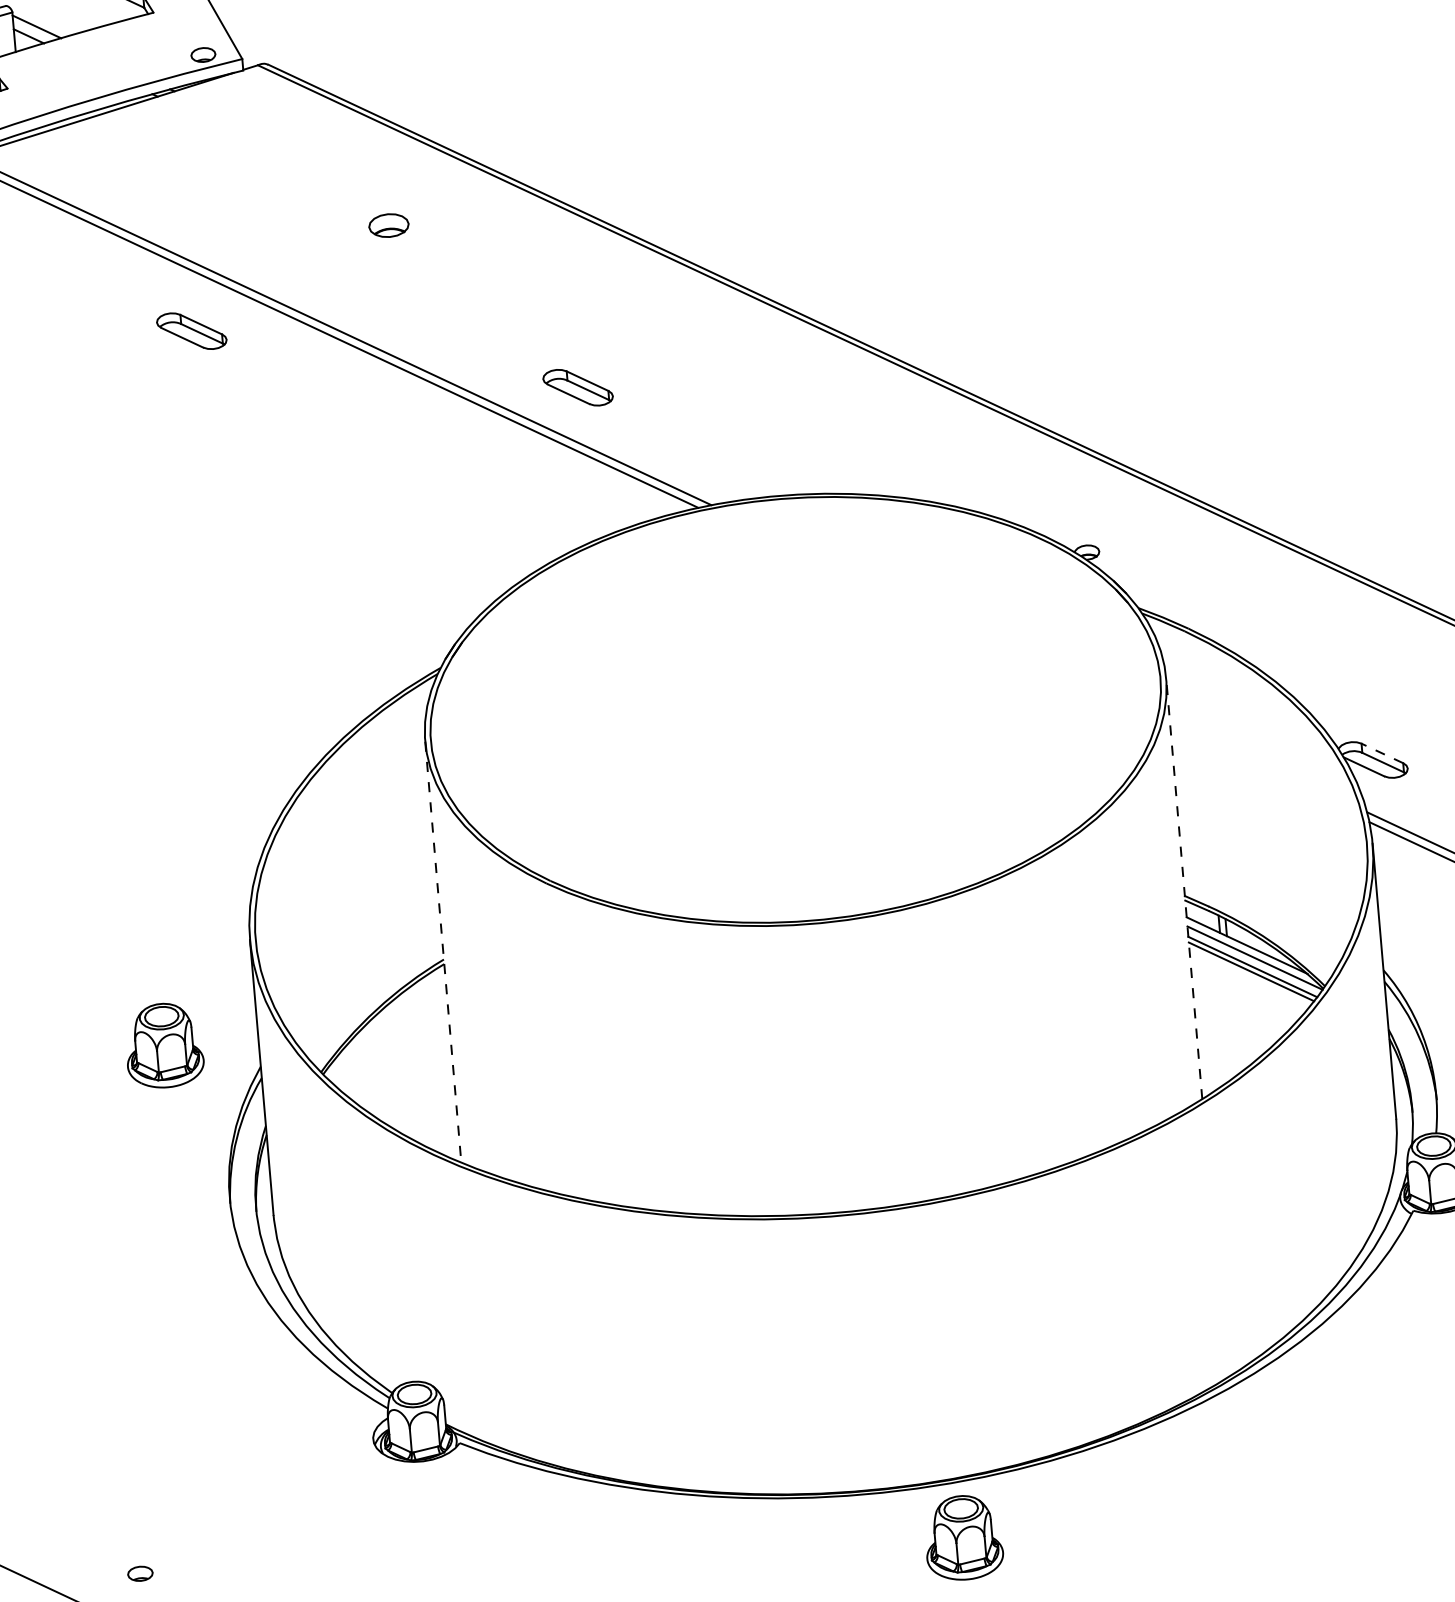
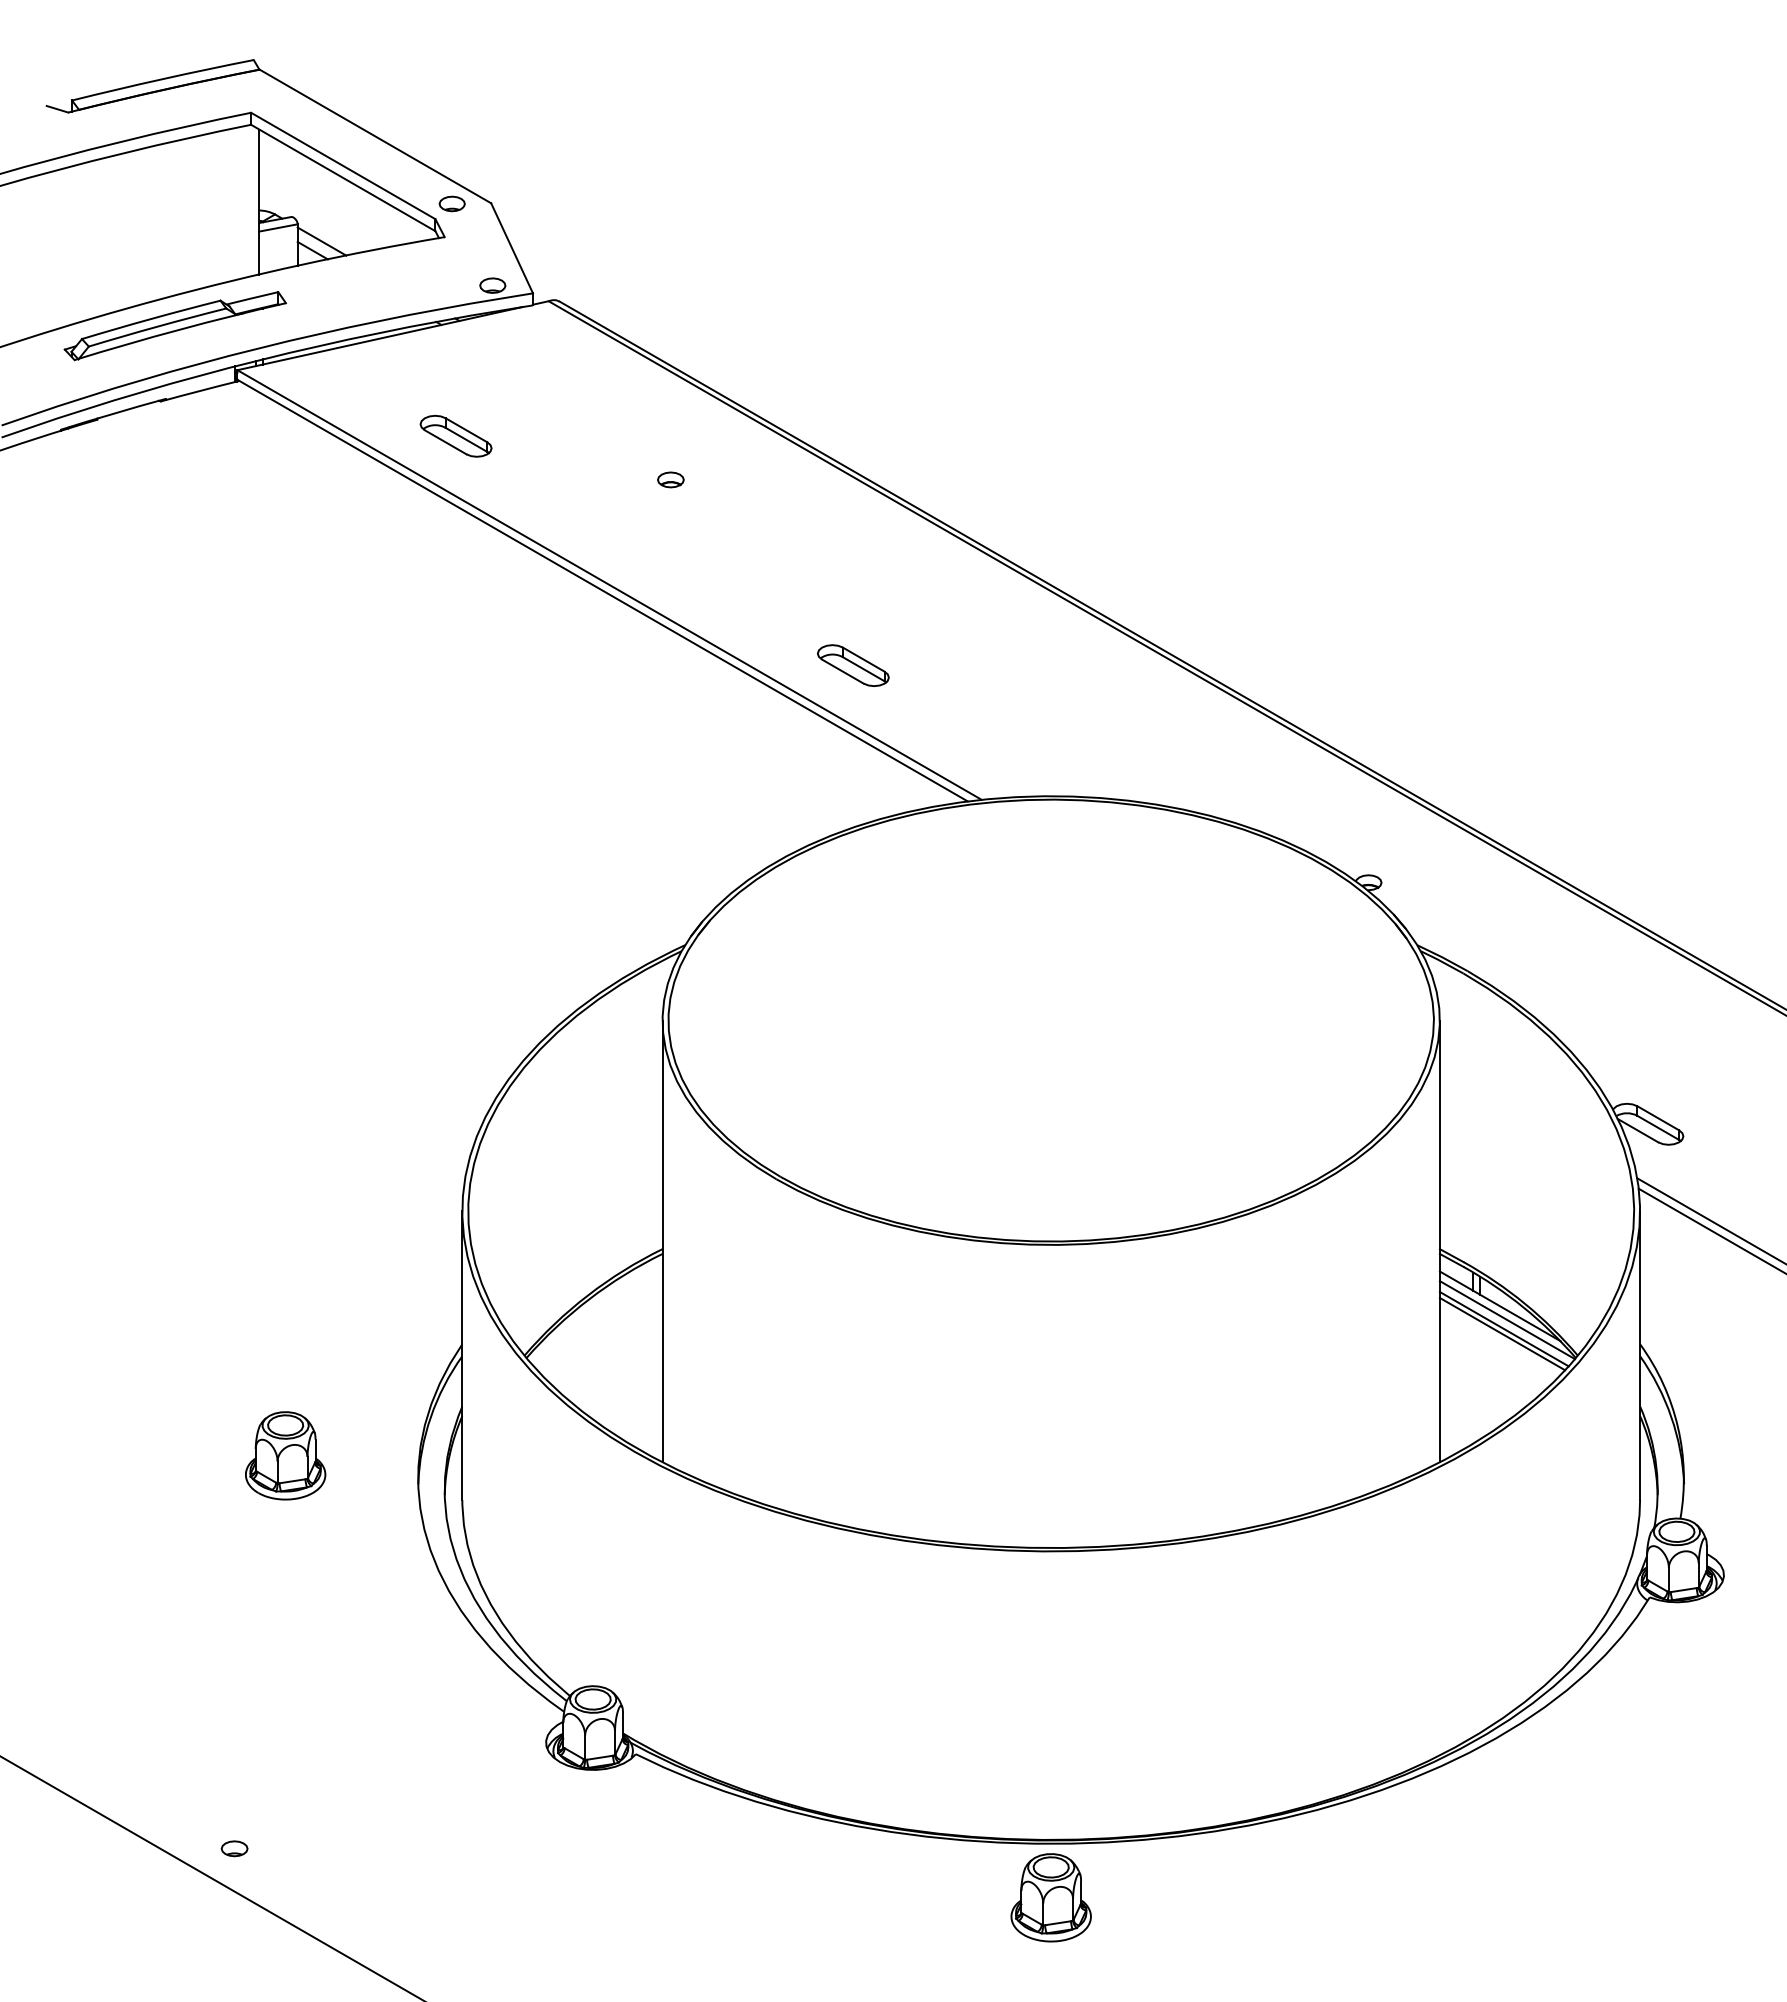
part: (388, 225) -> (670, 479), size x0.62
part: (191, 330) -> (455, 435), moved
line: (1381, 753) -> (1657, 1118), dashed -> solid
line: (1183, 888) -> (1439, 1241), dashed -> solid
line: (443, 952) -> (662, 1241), dashed -> solid
part: (164, 1045) -> (285, 1455), moved
part: (962, 1537) -> (1050, 1897), moved
part: (140, 1573) -> (234, 1848), moved

